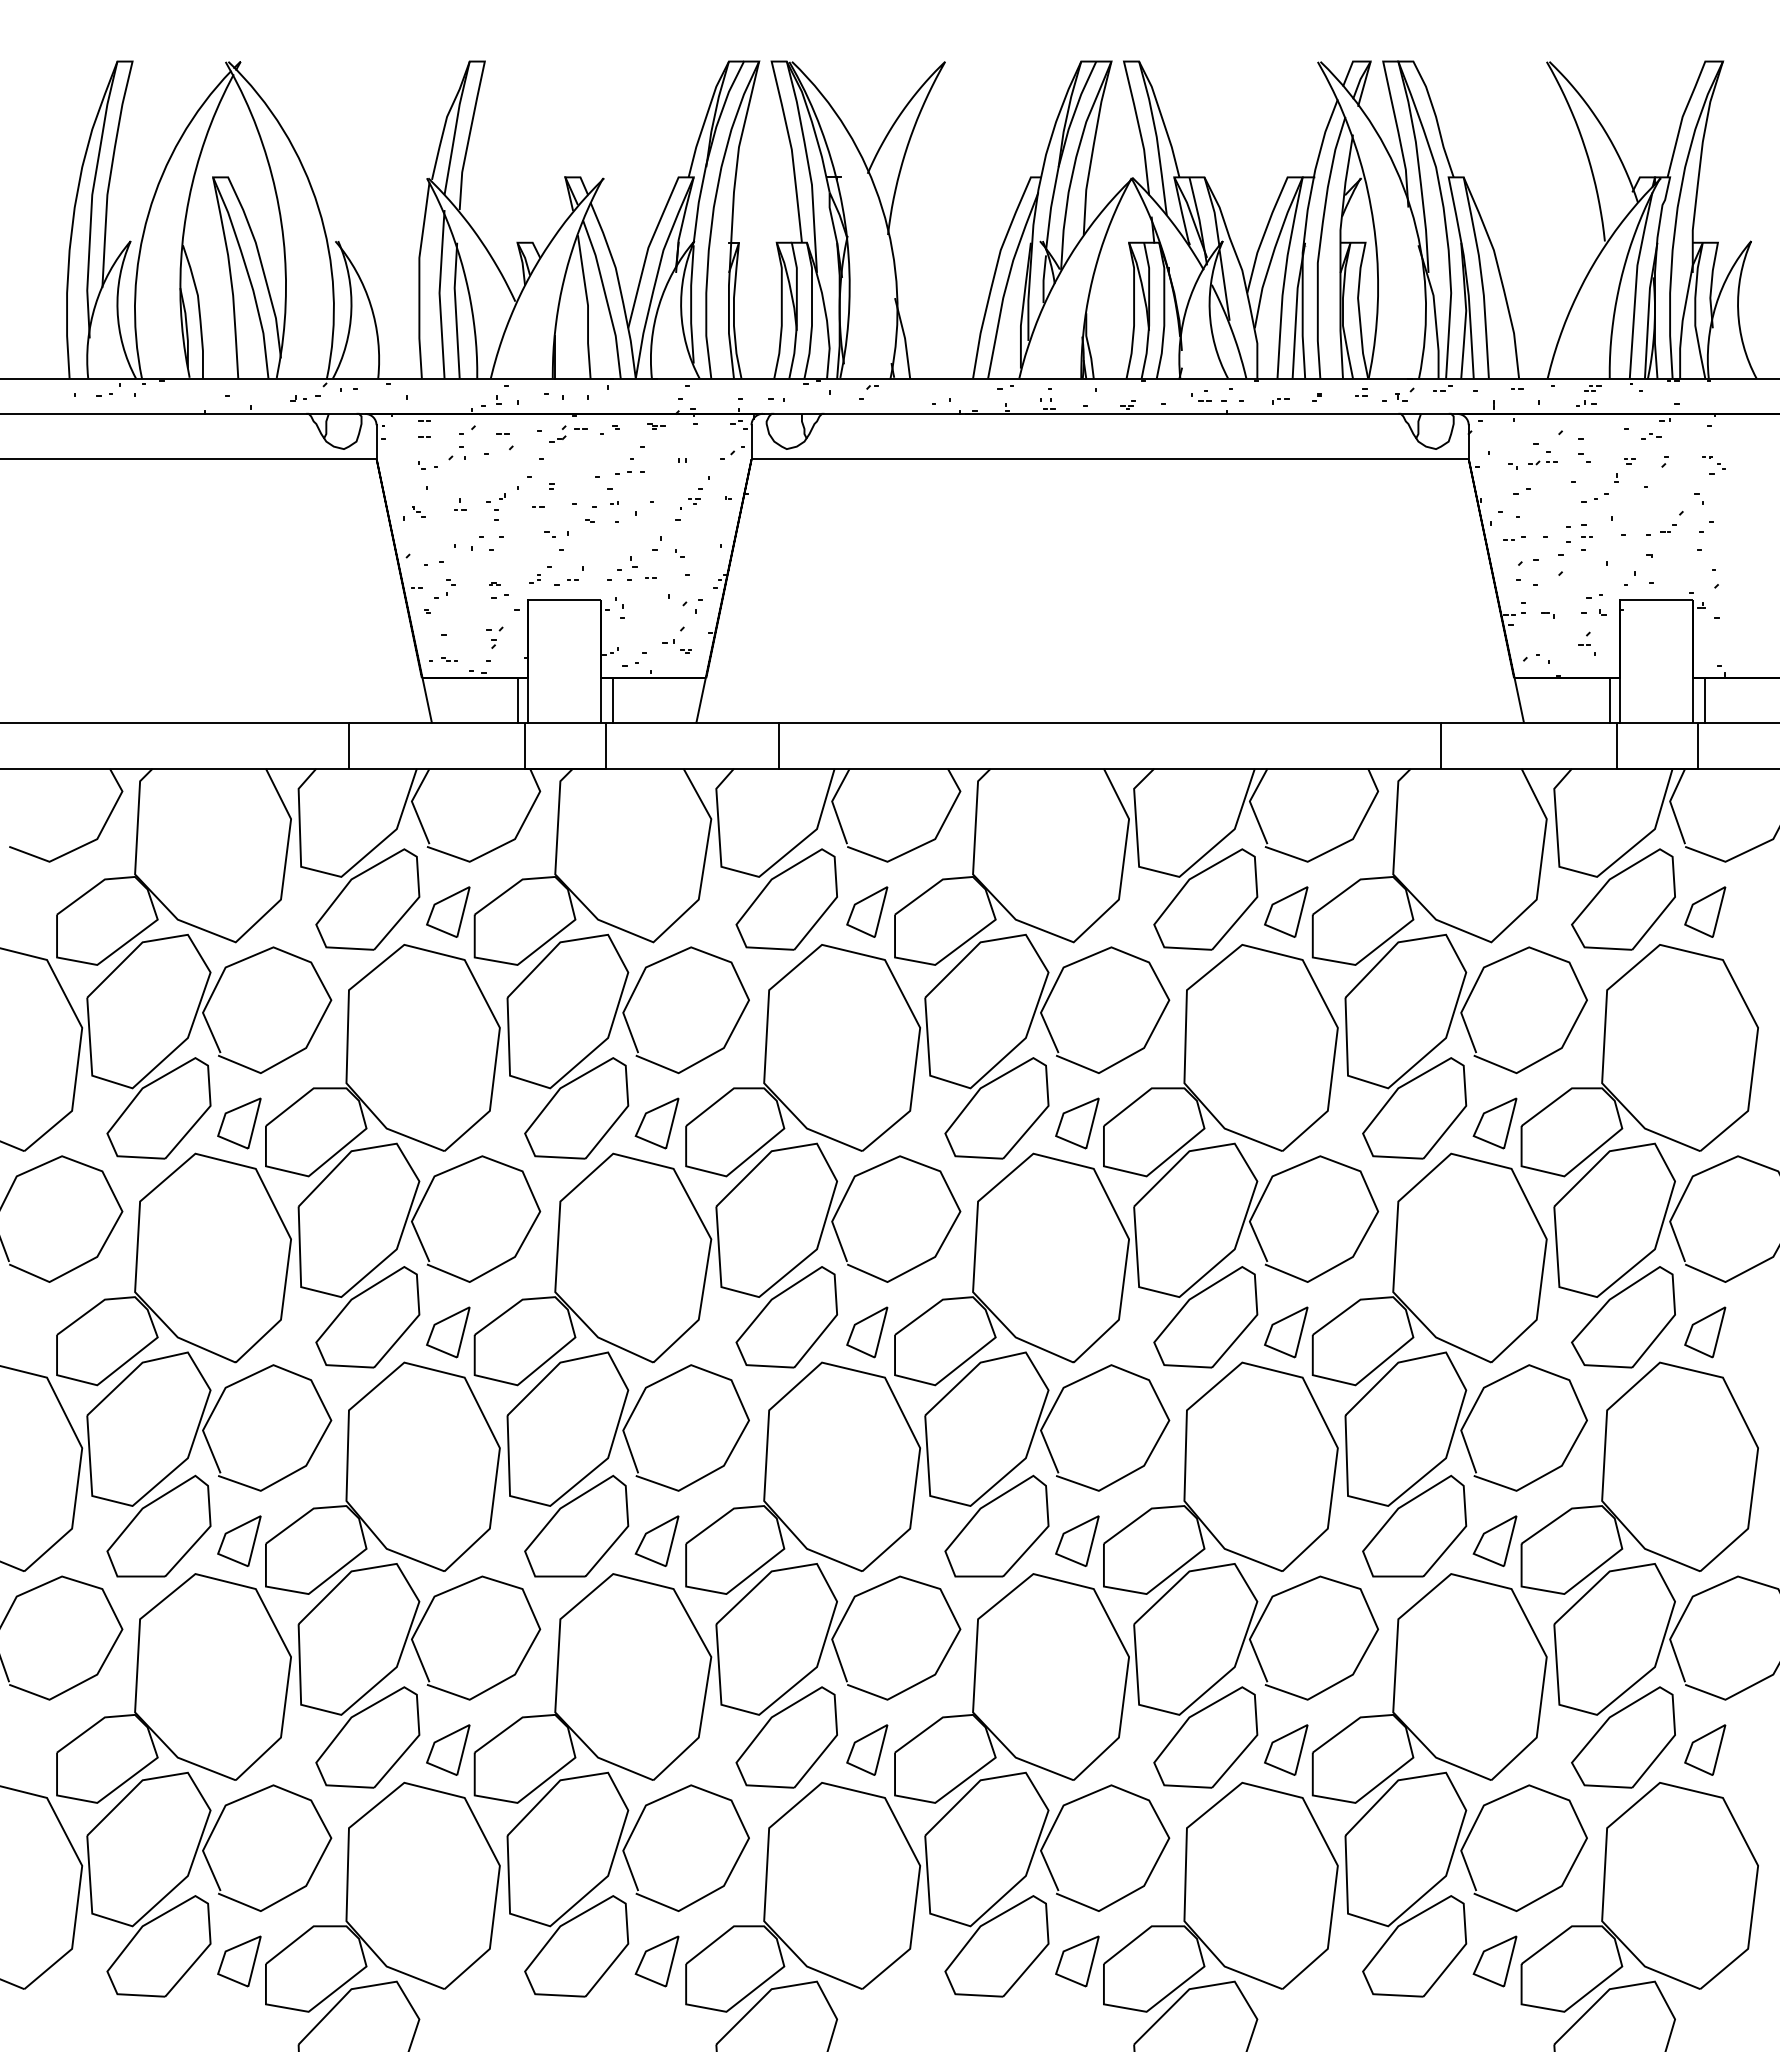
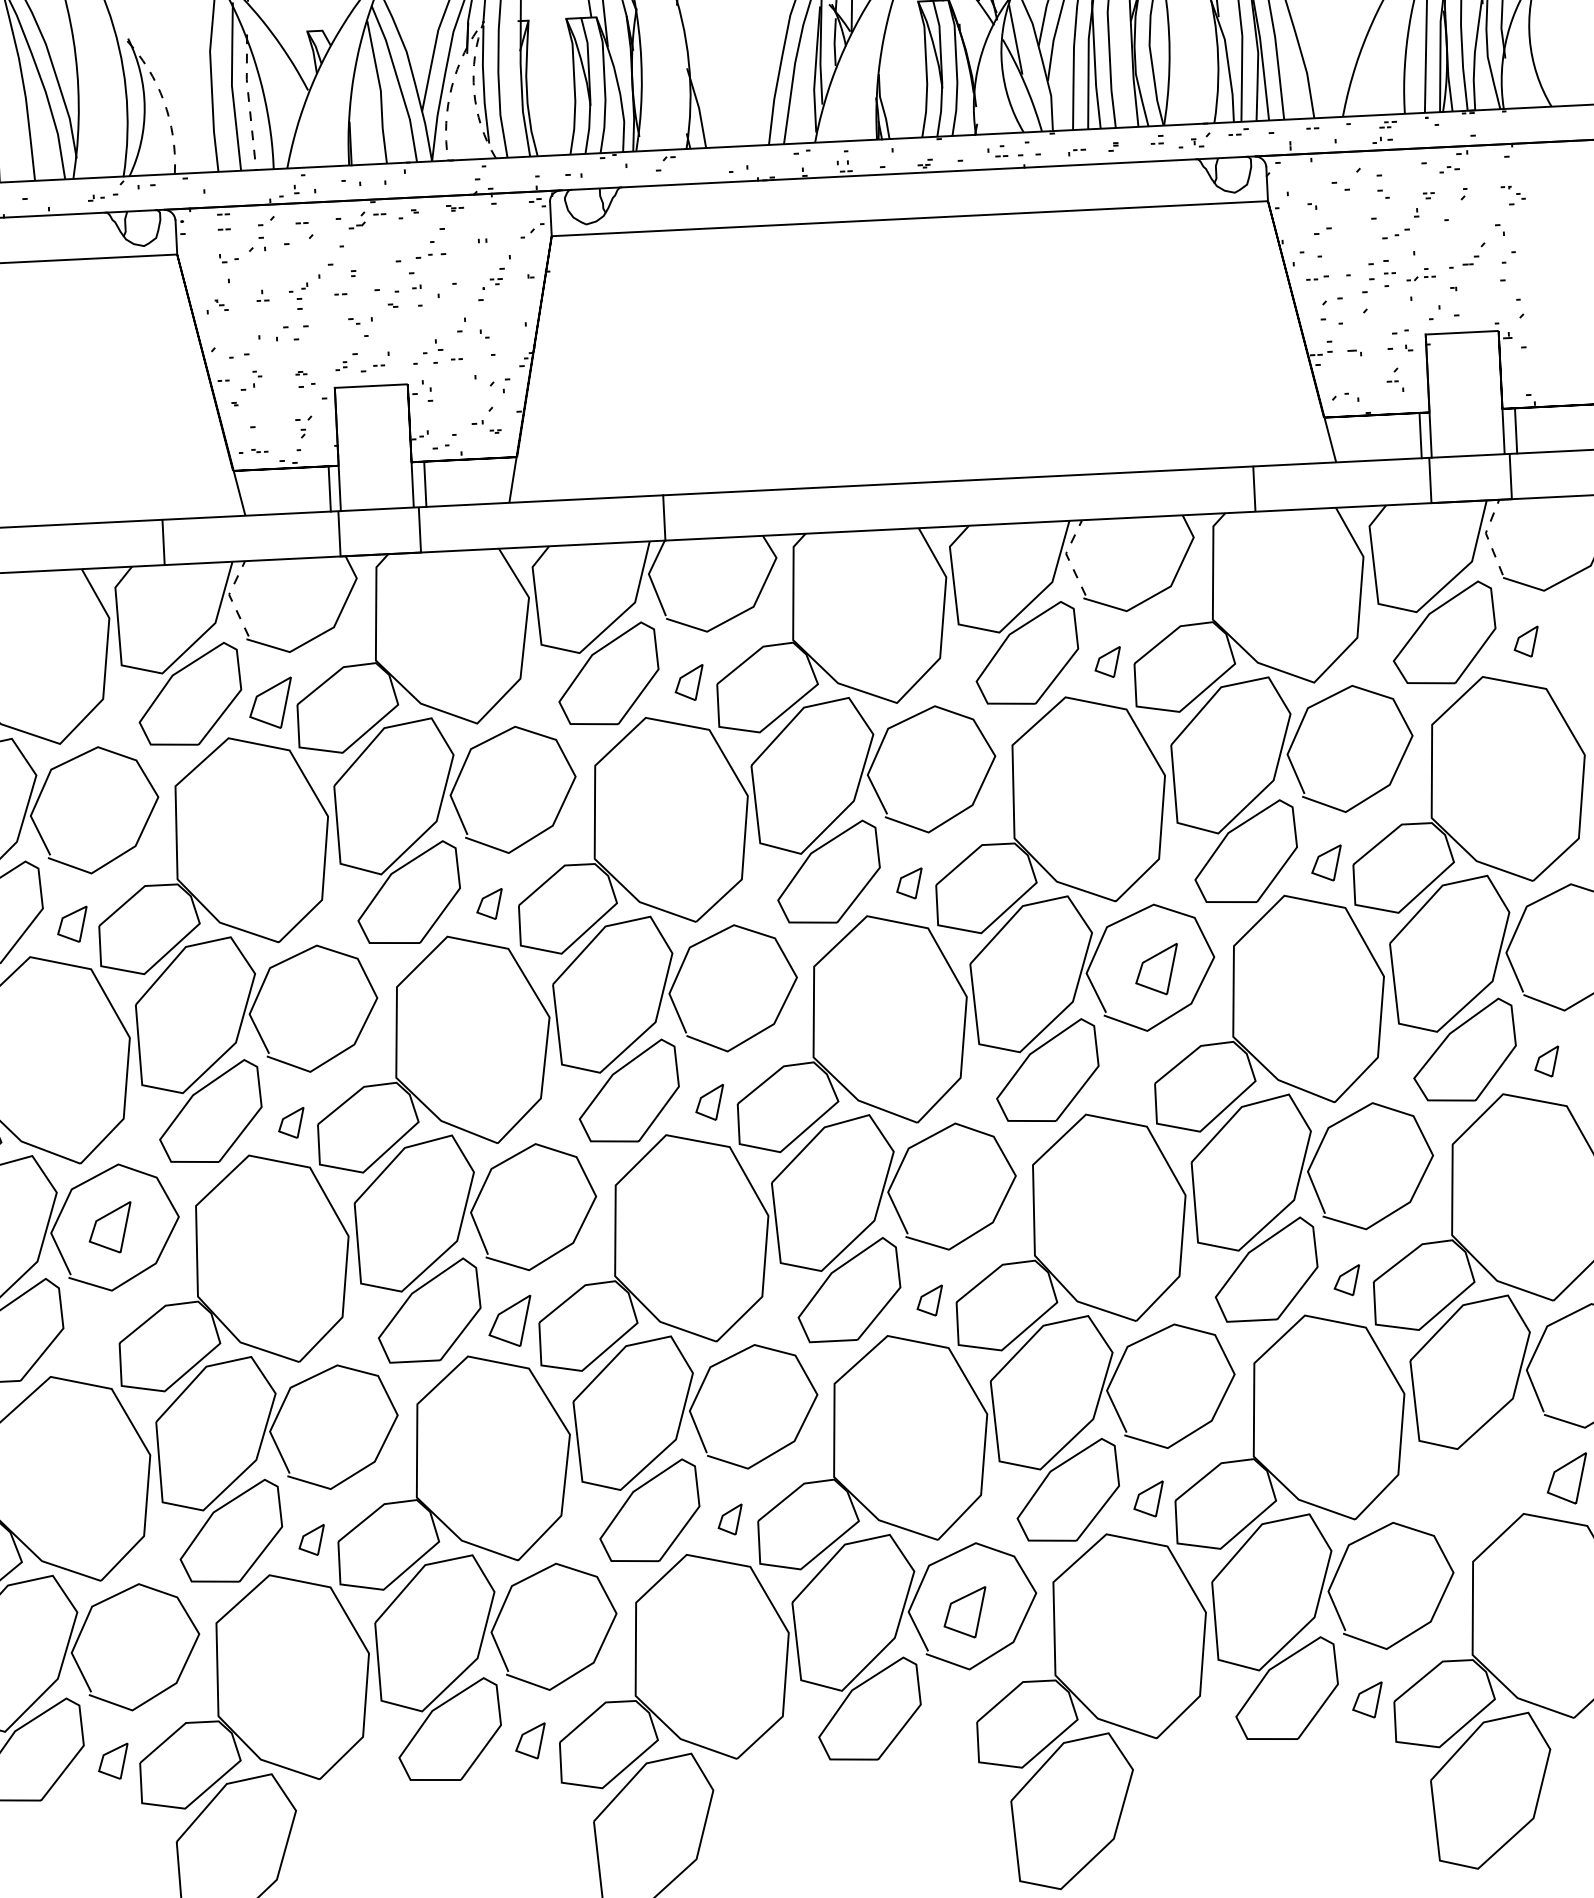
line: (690, 246) -> (480, 26), solid -> dashed
arc: (370, 305) -> (163, 101), solid -> dashed
line: (455, 310) -> (248, 102), solid -> dashed
part: (1542, 462) -> (1420, 278), moved
line: (779, 745) -> (664, 517), moved
line: (413, 805) -> (230, 598), solid -> dashed
line: (1251, 805) -> (1067, 557), solid -> dashed
line: (1671, 805) -> (1487, 537), solid -> dashed
part: (867, 911) -> (689, 682), size x0.7
part: (1286, 911) -> (1108, 661), size x0.6
part: (1705, 911) -> (1526, 641), size x0.6
part: (239, 1123) -> (72, 924), size x0.7
part: (656, 1123) -> (489, 904), size x0.6
part: (1077, 1123) -> (909, 883), size x0.6
part: (1494, 1123) -> (1326, 863), size x0.7
part: (448, 1332) -> (291, 1123), size x0.6
part: (867, 1332) -> (710, 1102), size x0.7
part: (1286, 1332) -> (1157, 969), moved
part: (1705, 1332) -> (1547, 1061), size x0.6
part: (239, 1540) -> (110, 1227), moved
part: (1077, 1540) -> (930, 1300), size x0.6
part: (1494, 1540) -> (1346, 1279), size x0.6
part: (1623, 1737) -> (1485, 1470), removed
part: (448, 1749) -> (312, 1539), size x0.6
part: (867, 1749) -> (730, 1519), size x0.6
part: (1286, 1749) -> (1149, 1498), size x0.7
part: (239, 1961) -> (113, 1761), size x0.7
part: (656, 1961) -> (530, 1741), size x0.7
part: (1077, 1961) -> (965, 1612), moved
part: (1494, 1961) -> (1367, 1700), size x0.7

